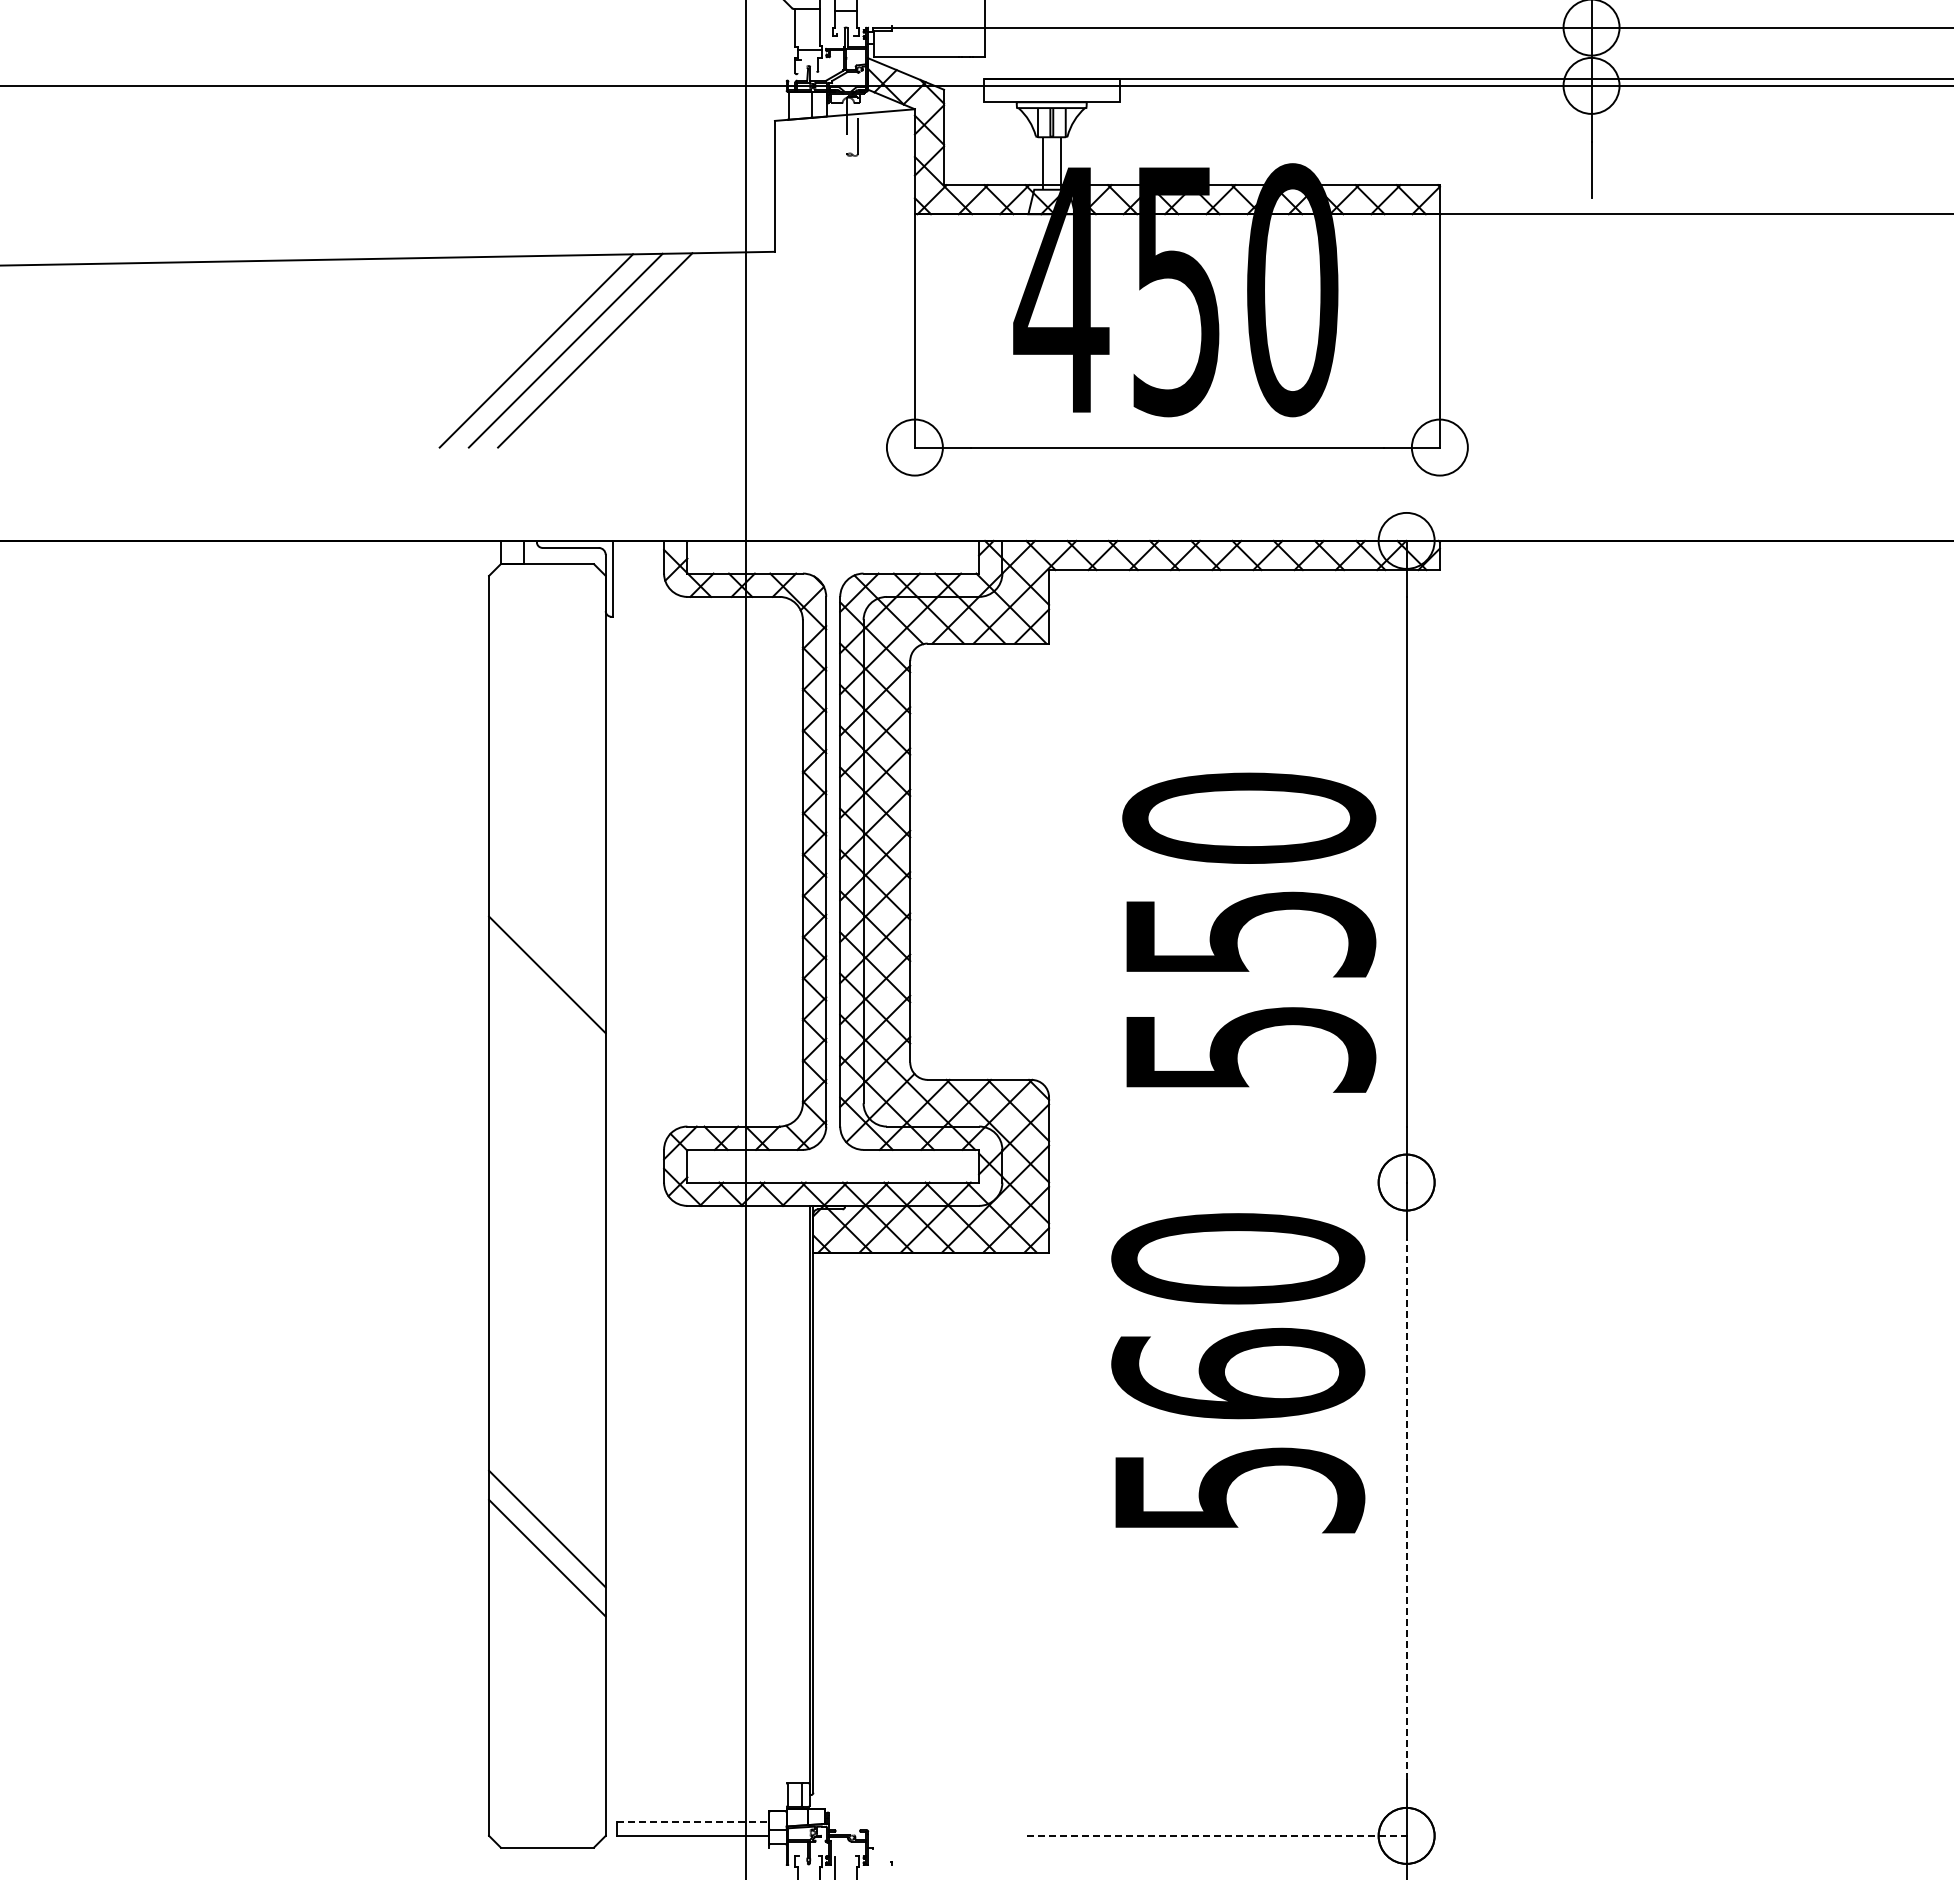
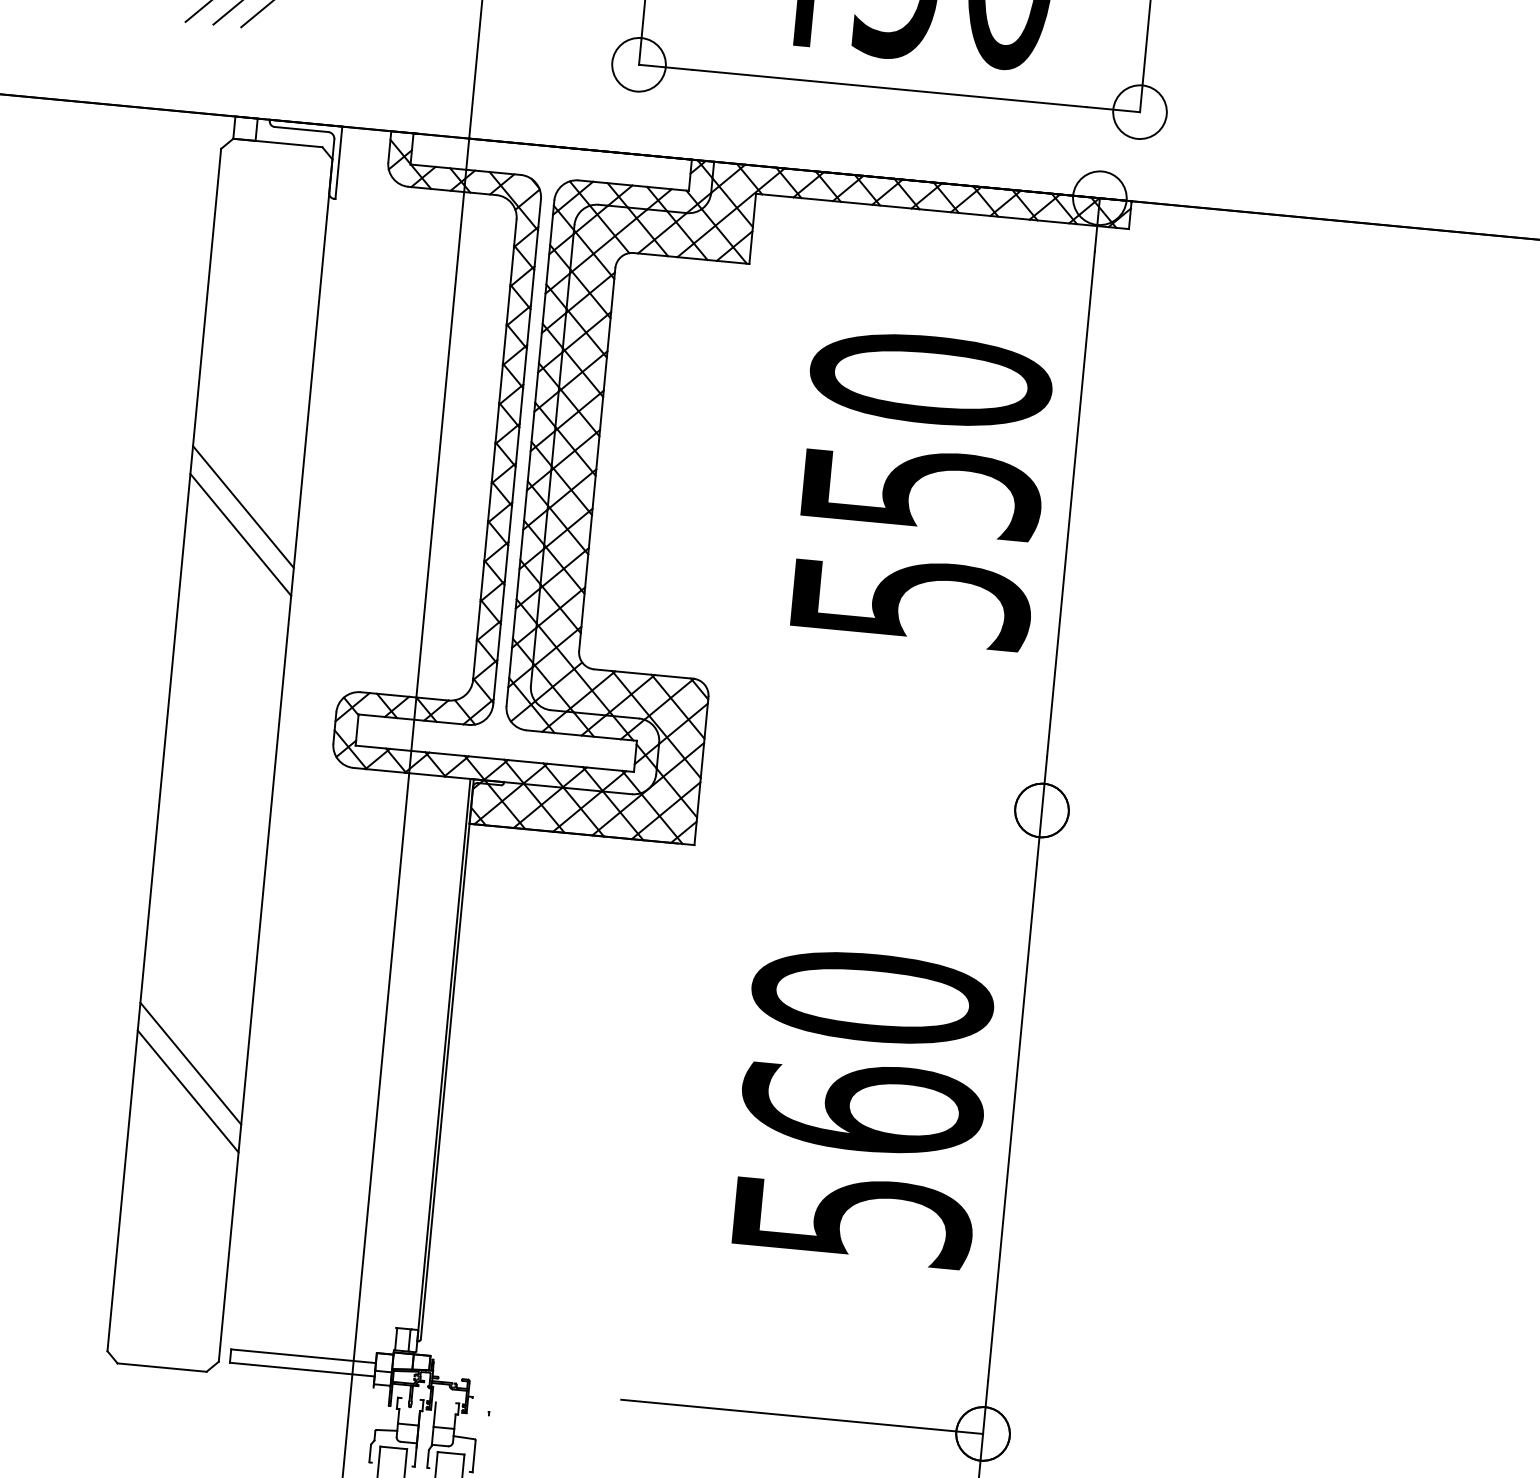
text: (1249, 932) -> (921, 489), moved
line: (547, 945) -> (243, 506), added
text: (1238, 1373) -> (862, 1107), moved
line: (1406, 1509) -> (1012, 1122), dashed -> solid
line: (693, 1821) -> (303, 1355), dashed -> solid
line: (1217, 1835) -> (802, 1416), dashed -> solid

